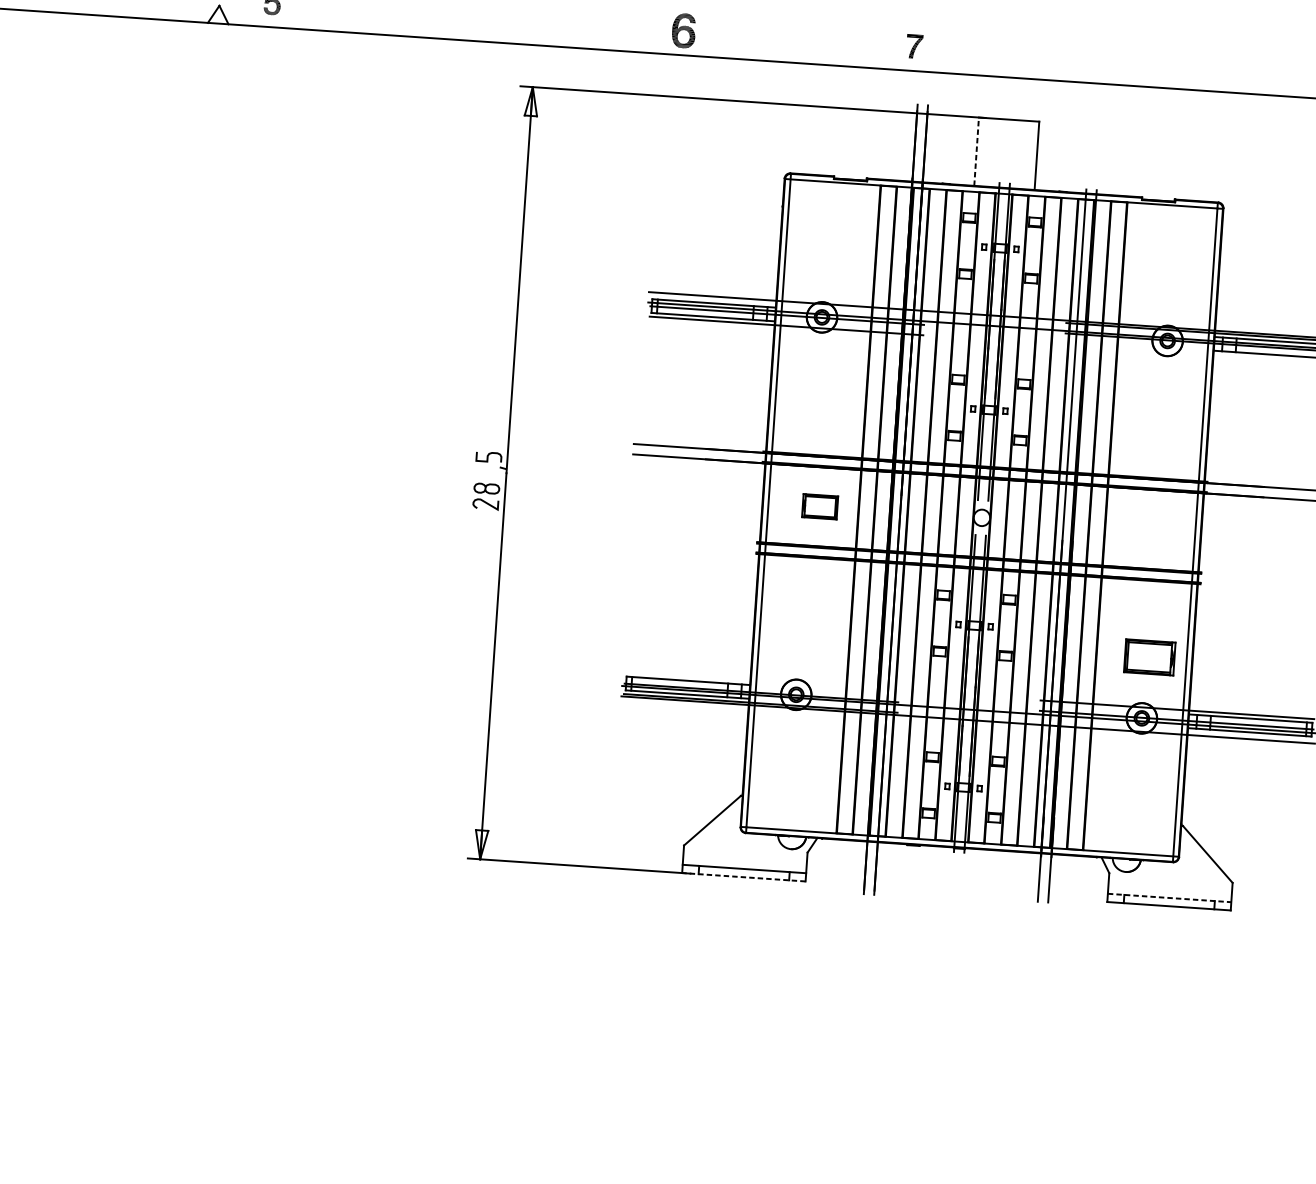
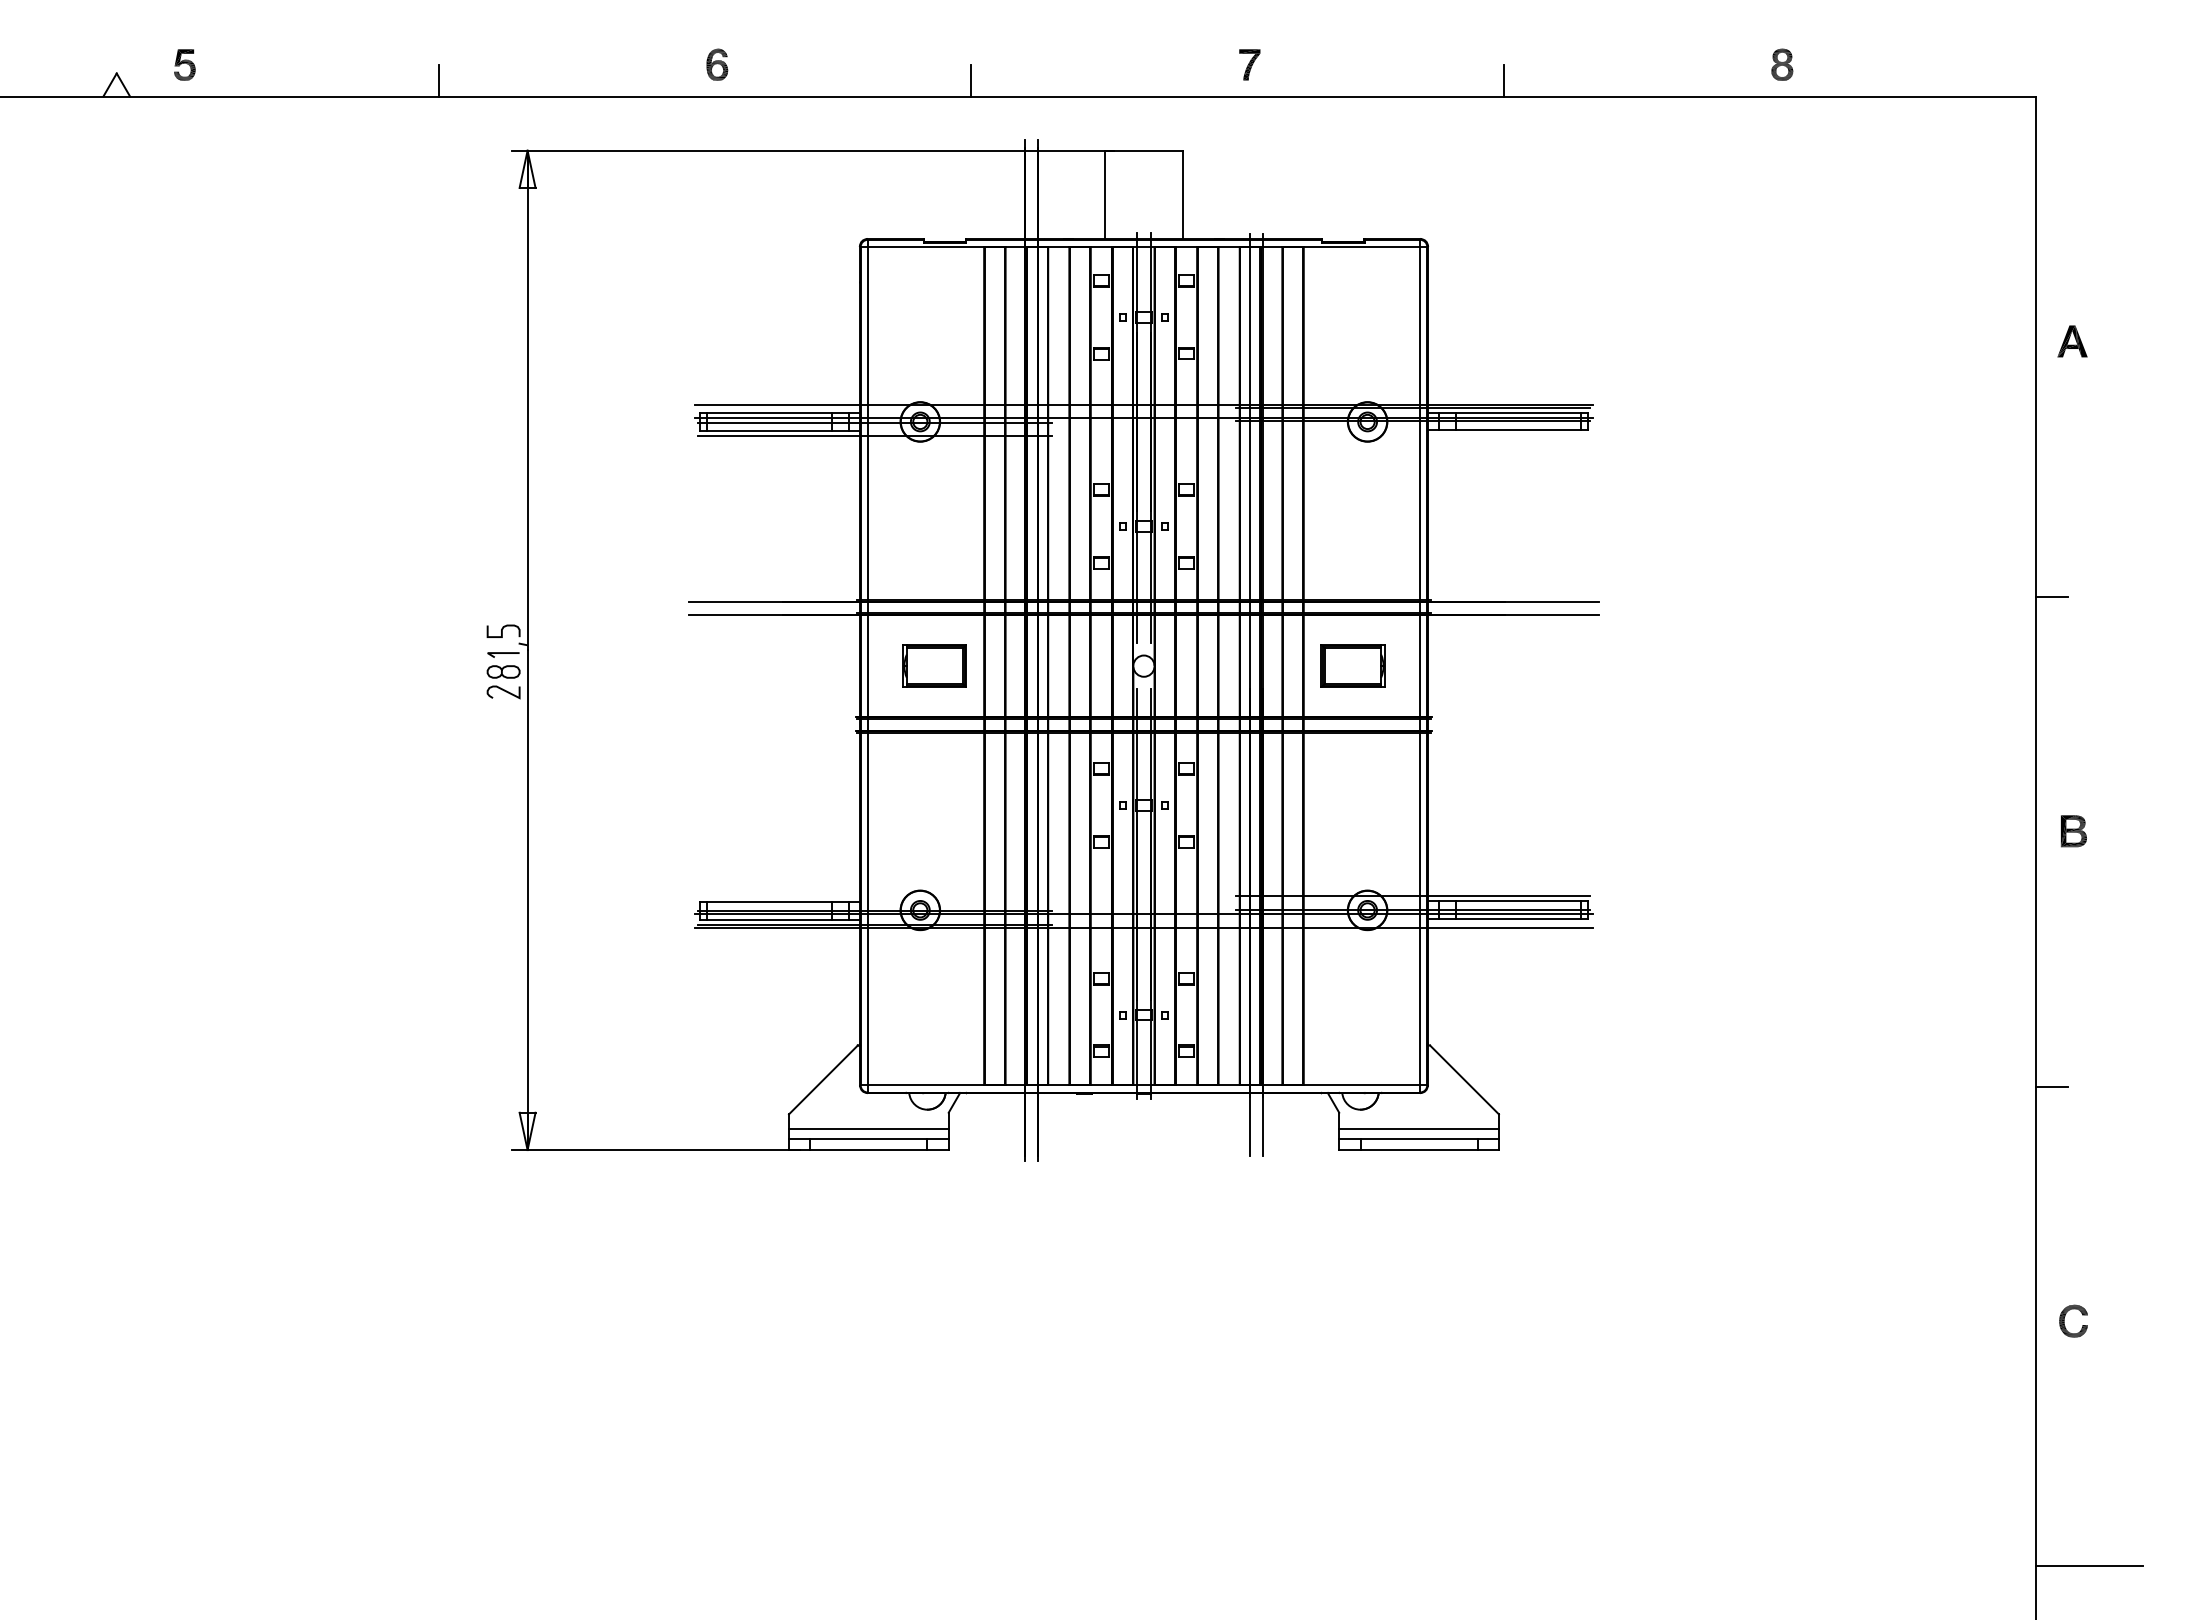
line: (467, 28) -> (438, 80), added
part: (684, 30) -> (717, 64), size x0.71
part: (914, 46) -> (1249, 64), moved
line: (879, 56) -> (971, 80), added
line: (1290, 84) -> (1503, 80), added
line: (976, 151) -> (1104, 194), dashed -> solid
line: (487, 474) -> (503, 653), added
part: (820, 506) -> (934, 665), size x1.43
part: (1149, 656) -> (1352, 665), moved
line: (744, 860) -> (868, 1128), added
line: (743, 876) -> (868, 1149), dashed -> solid
line: (1169, 889) -> (1418, 1128), added
line: (1169, 898) -> (1419, 1139), dashed -> solid

